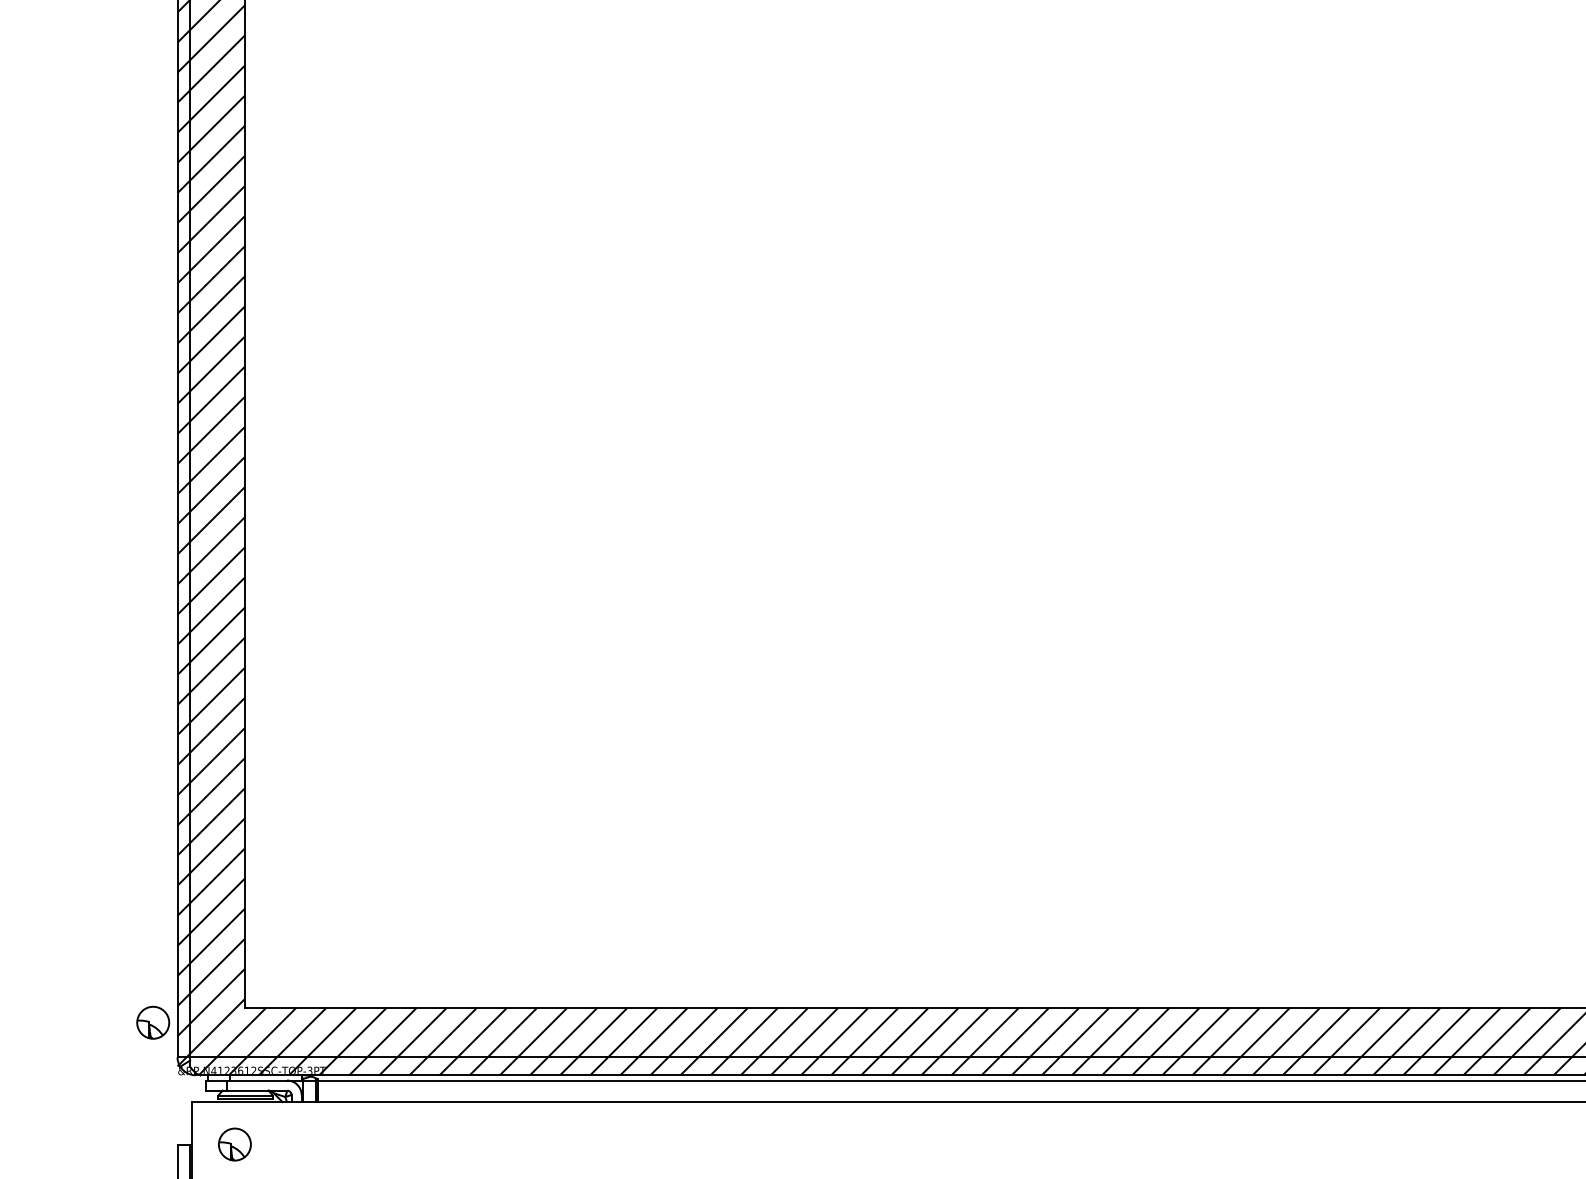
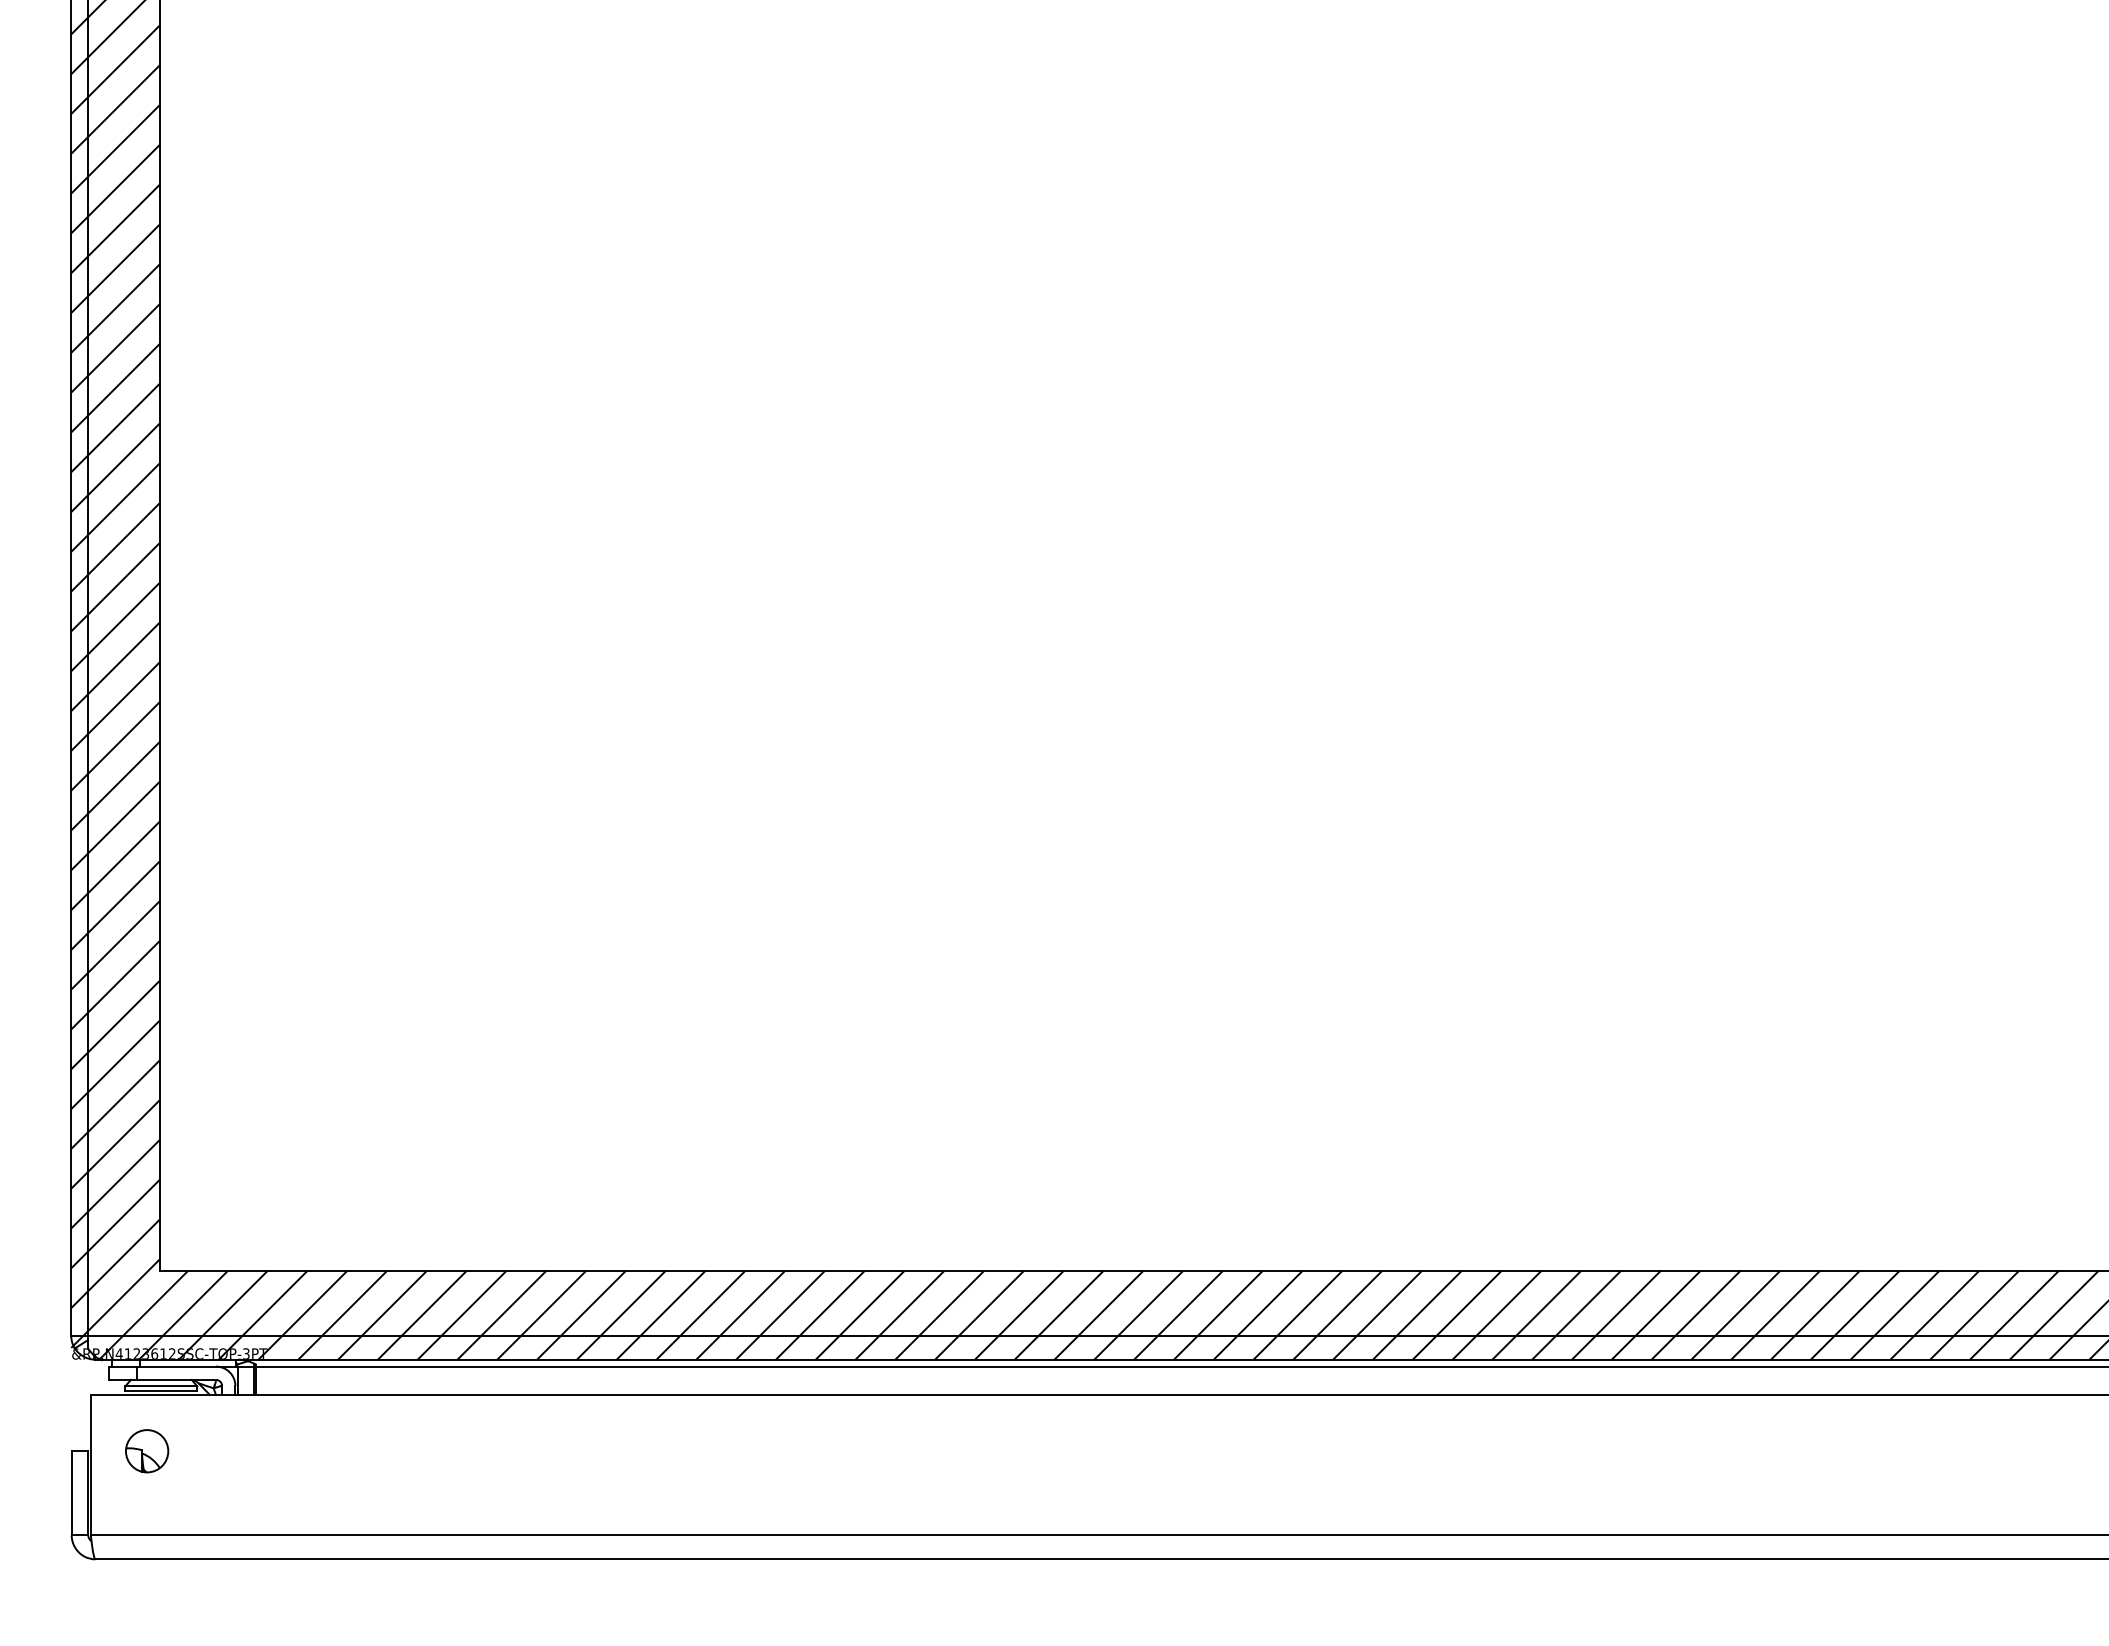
part: (153, 1022) -> (39, 1290), removed

